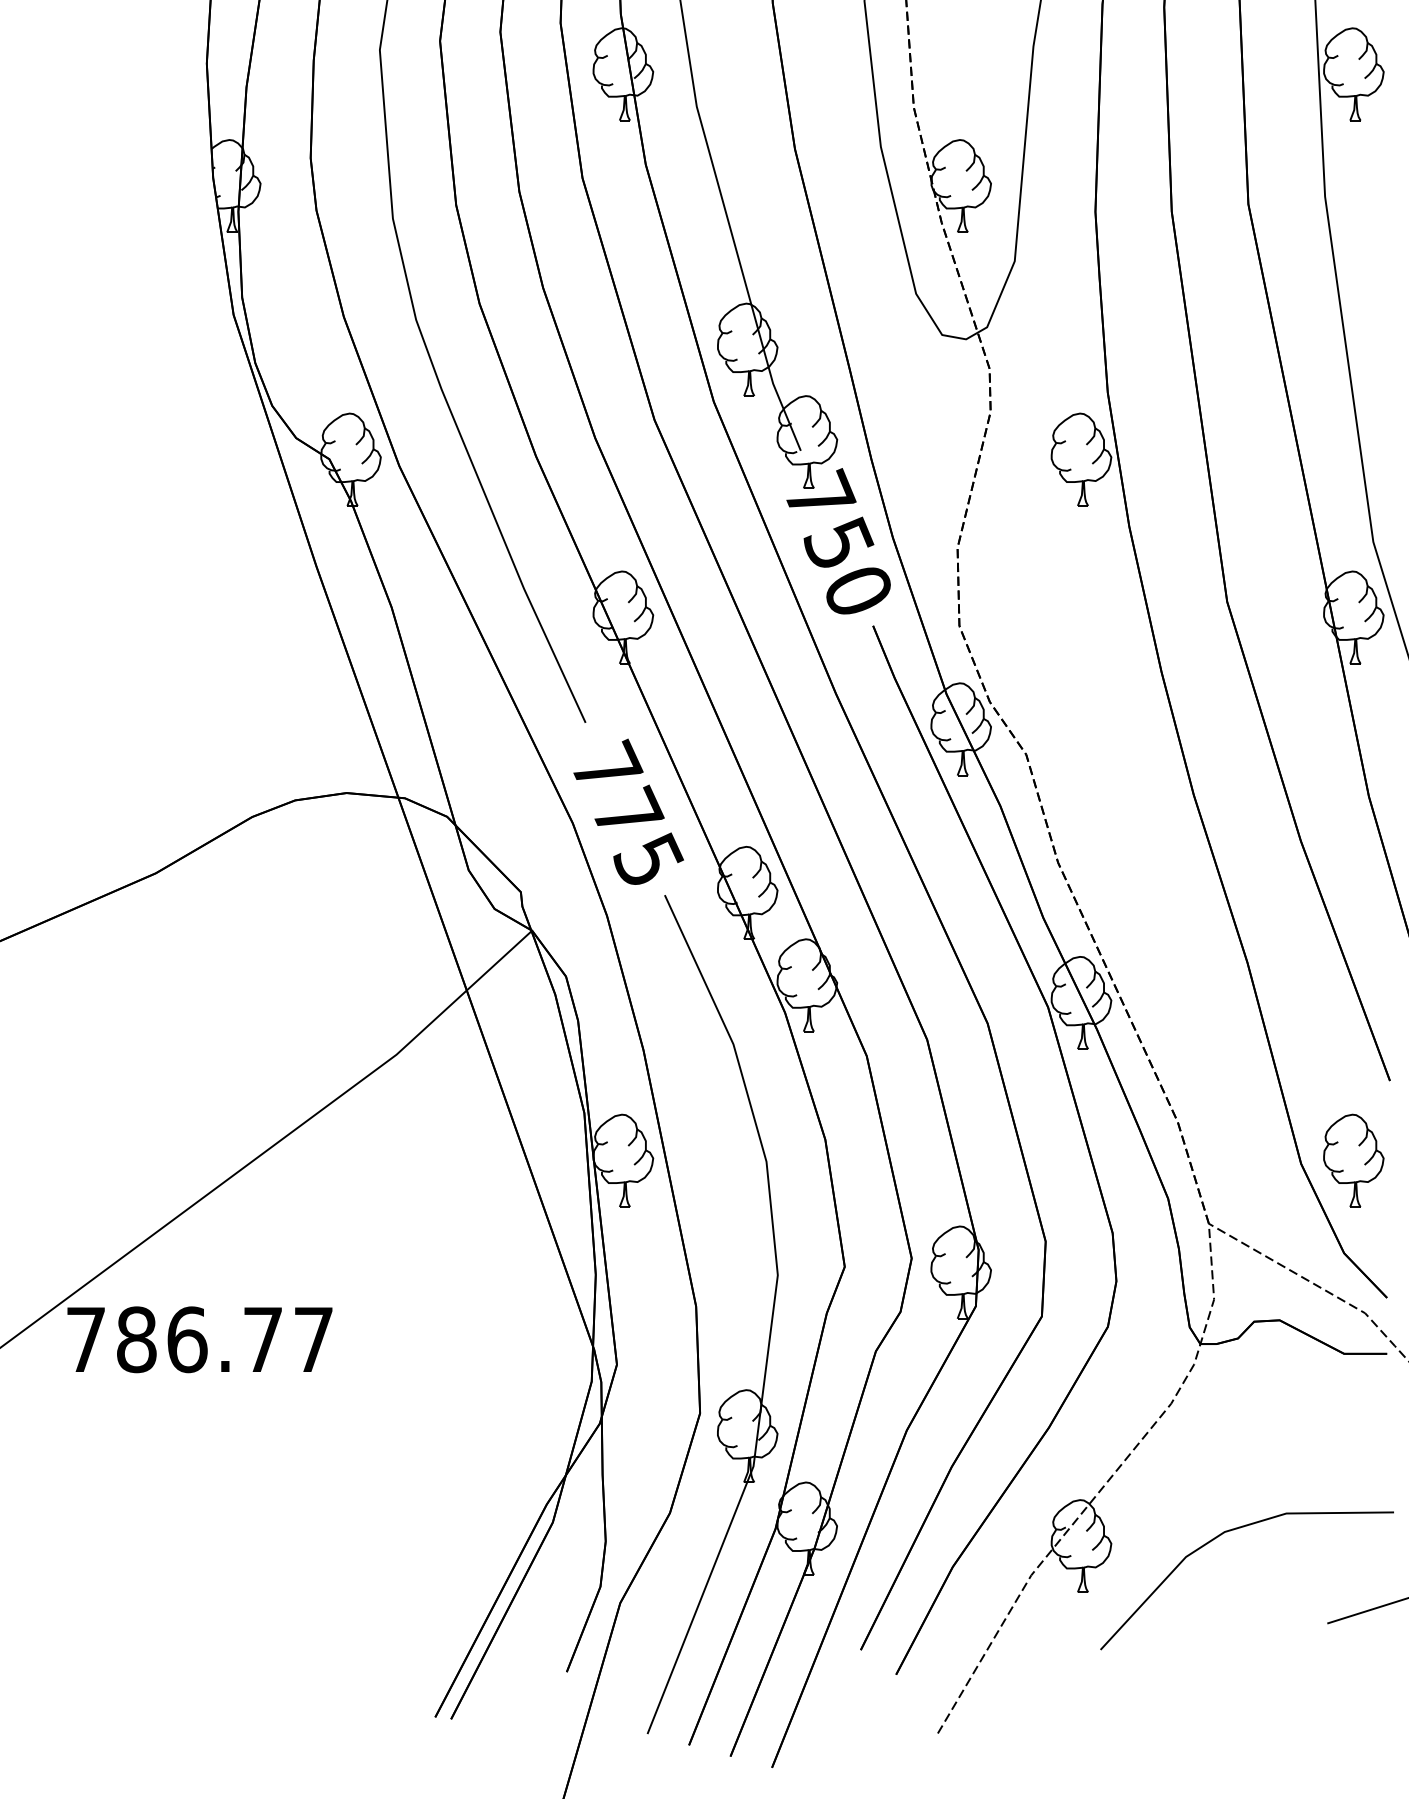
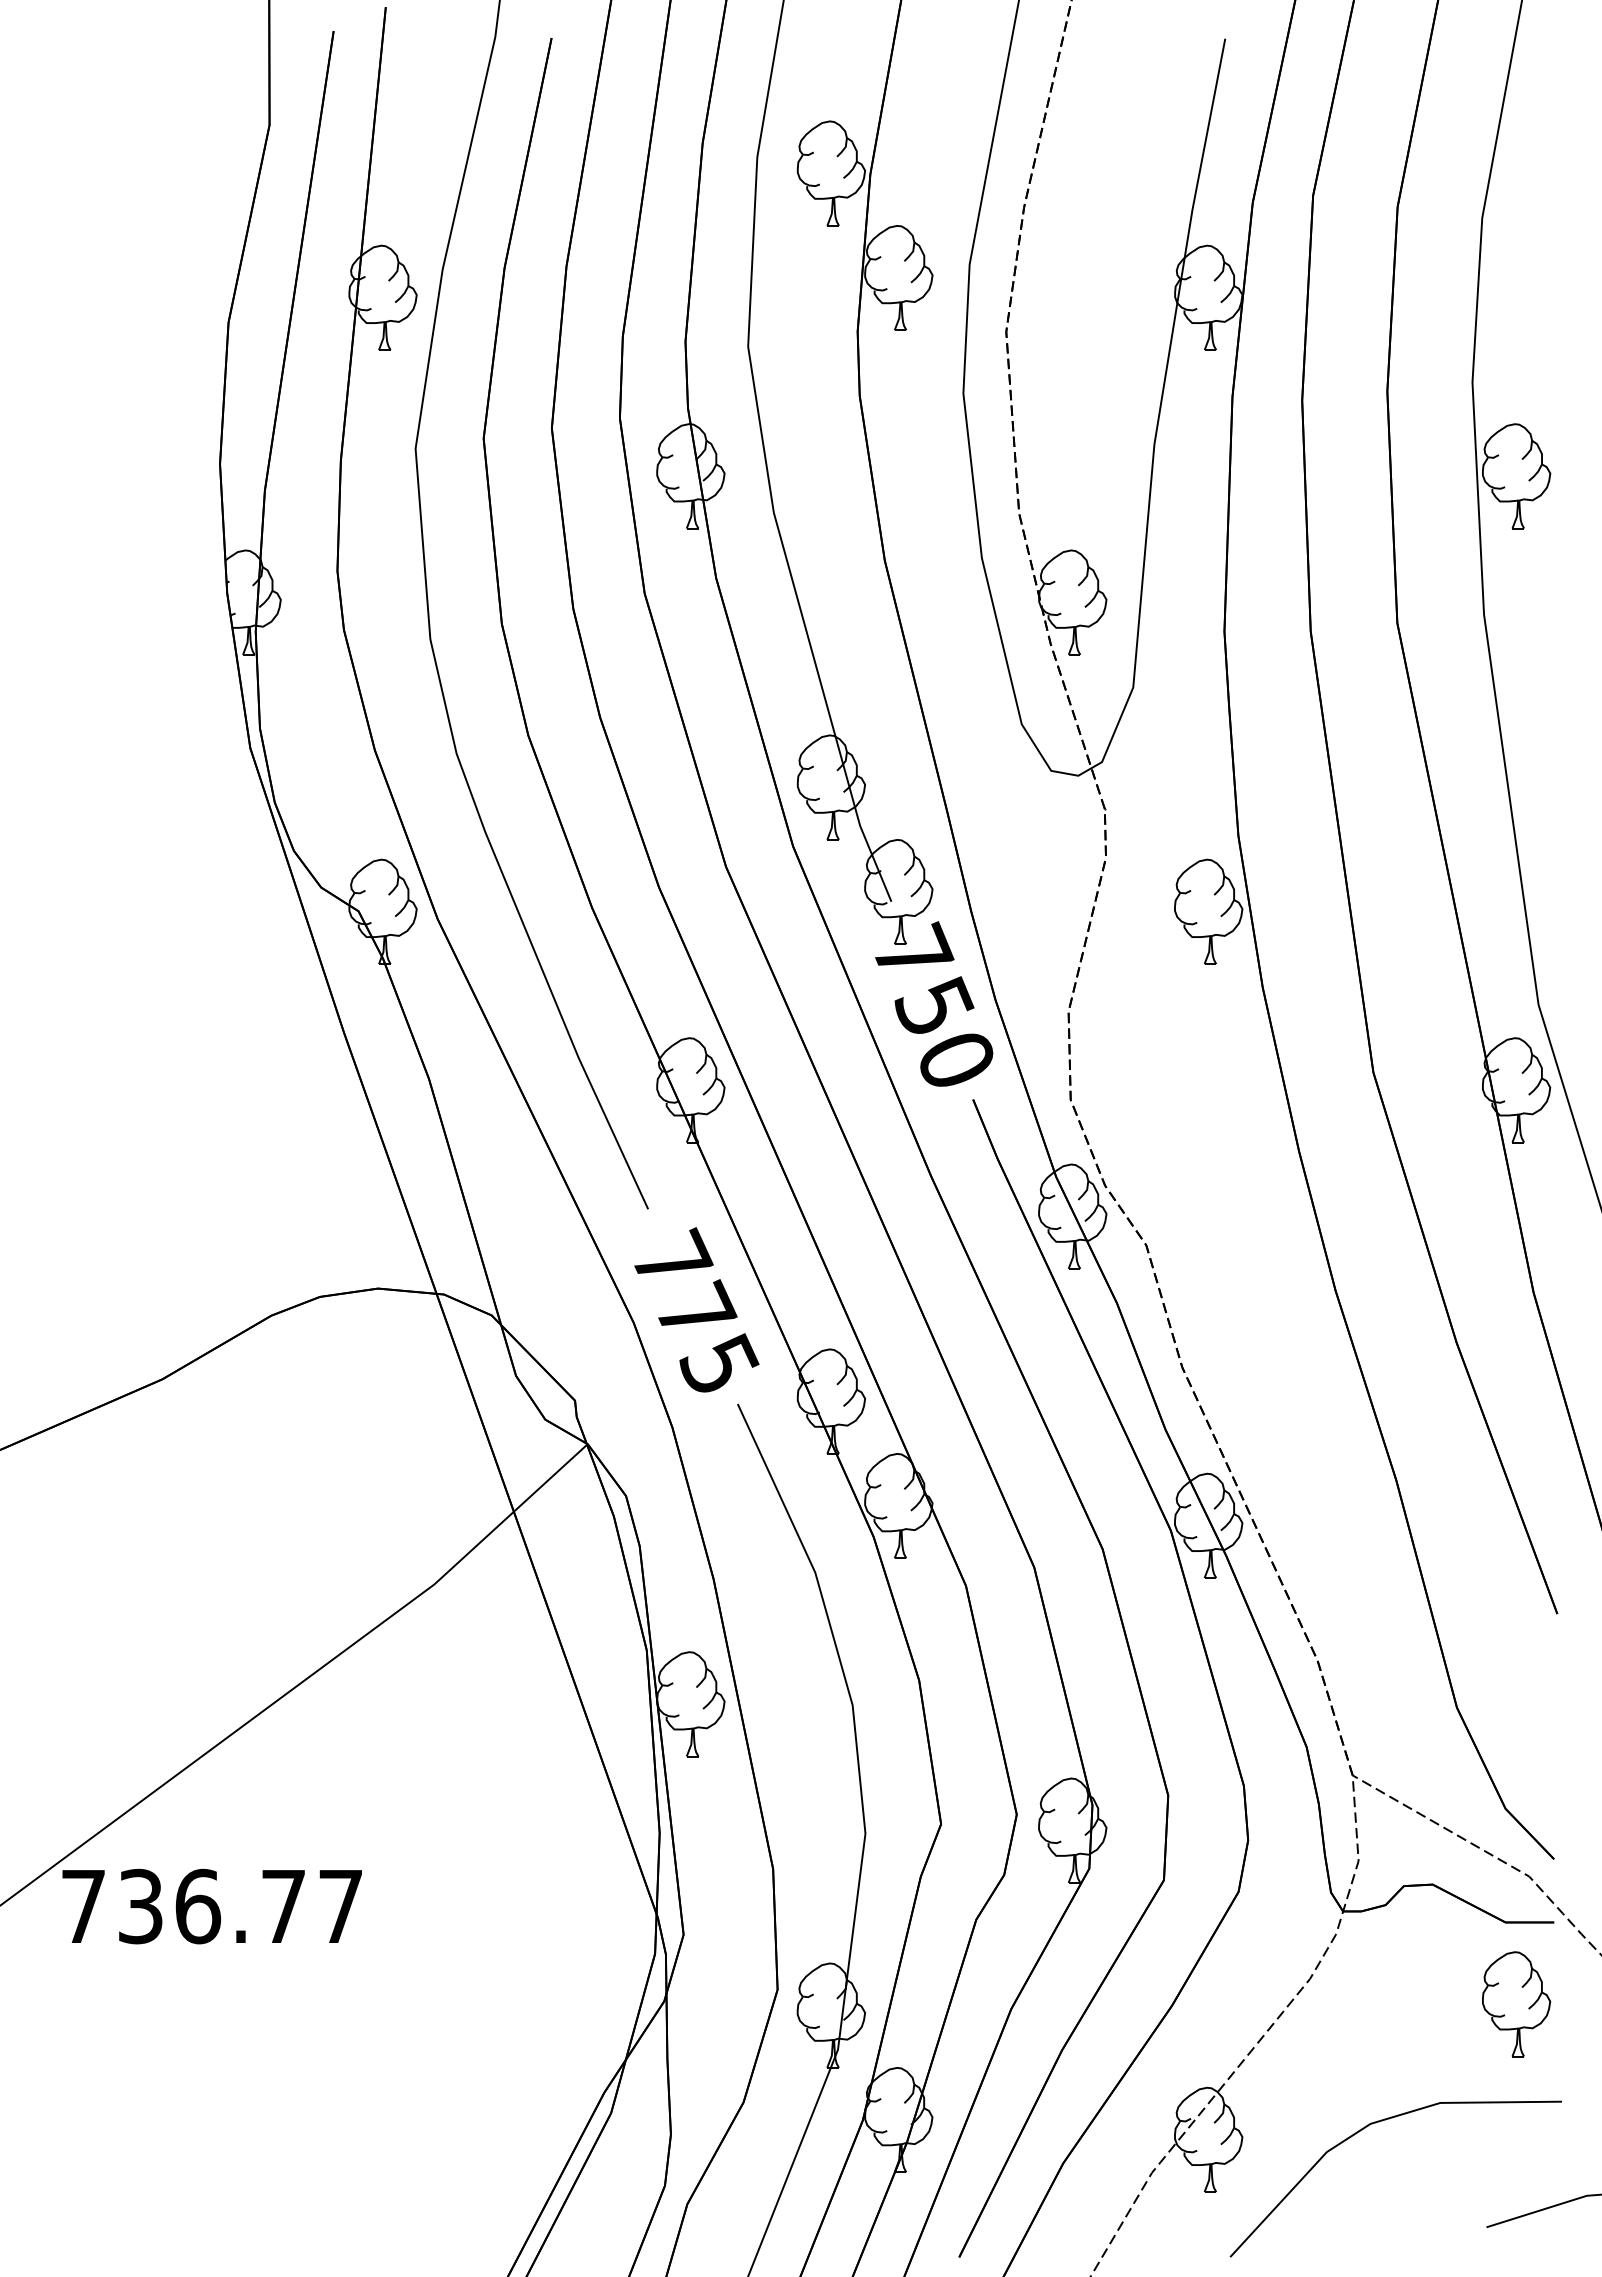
part: (1353, 1160) -> (1516, 2004), moved
text: (136, 1339) -> (140, 1906), 786.77 -> 736.77

